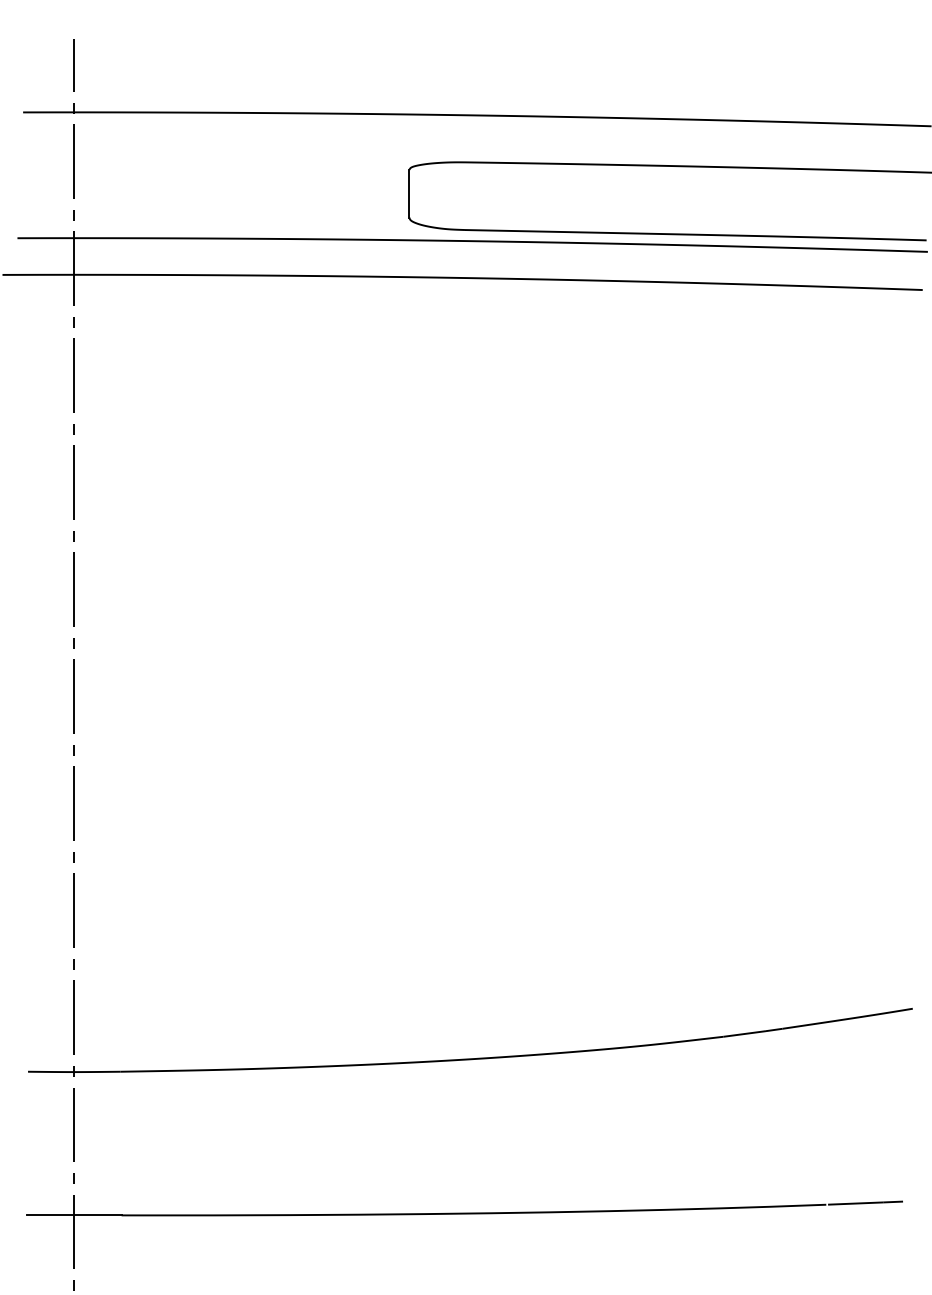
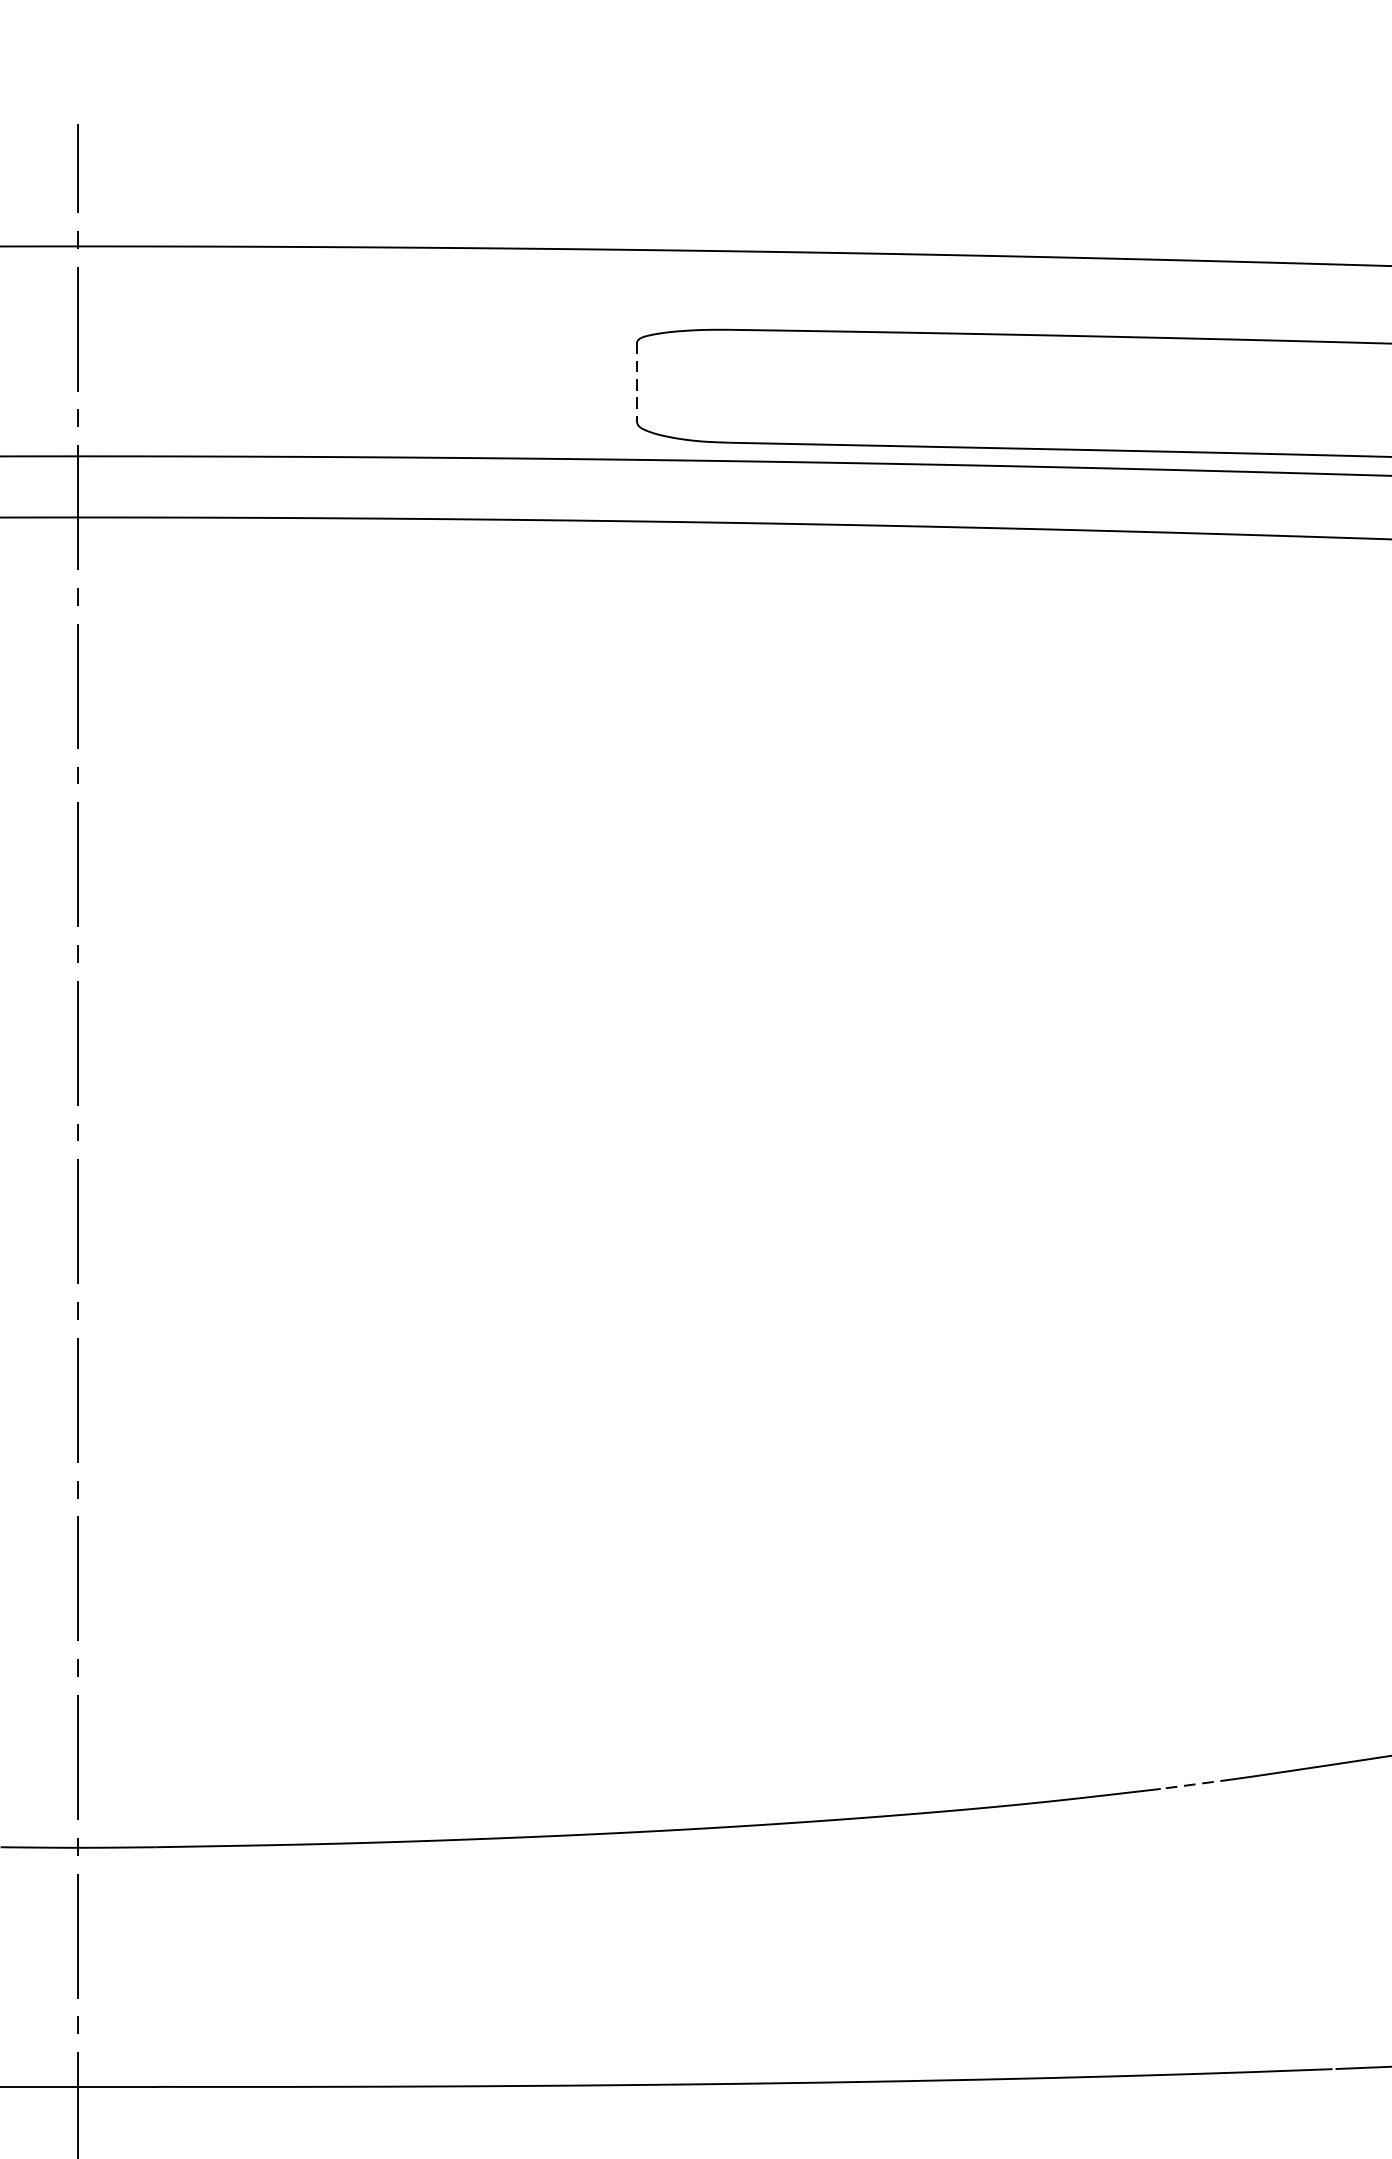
line: (409, 193) -> (637, 381), solid -> dashed
line: (744, 1033) -> (1196, 1783), solid -> dashed

